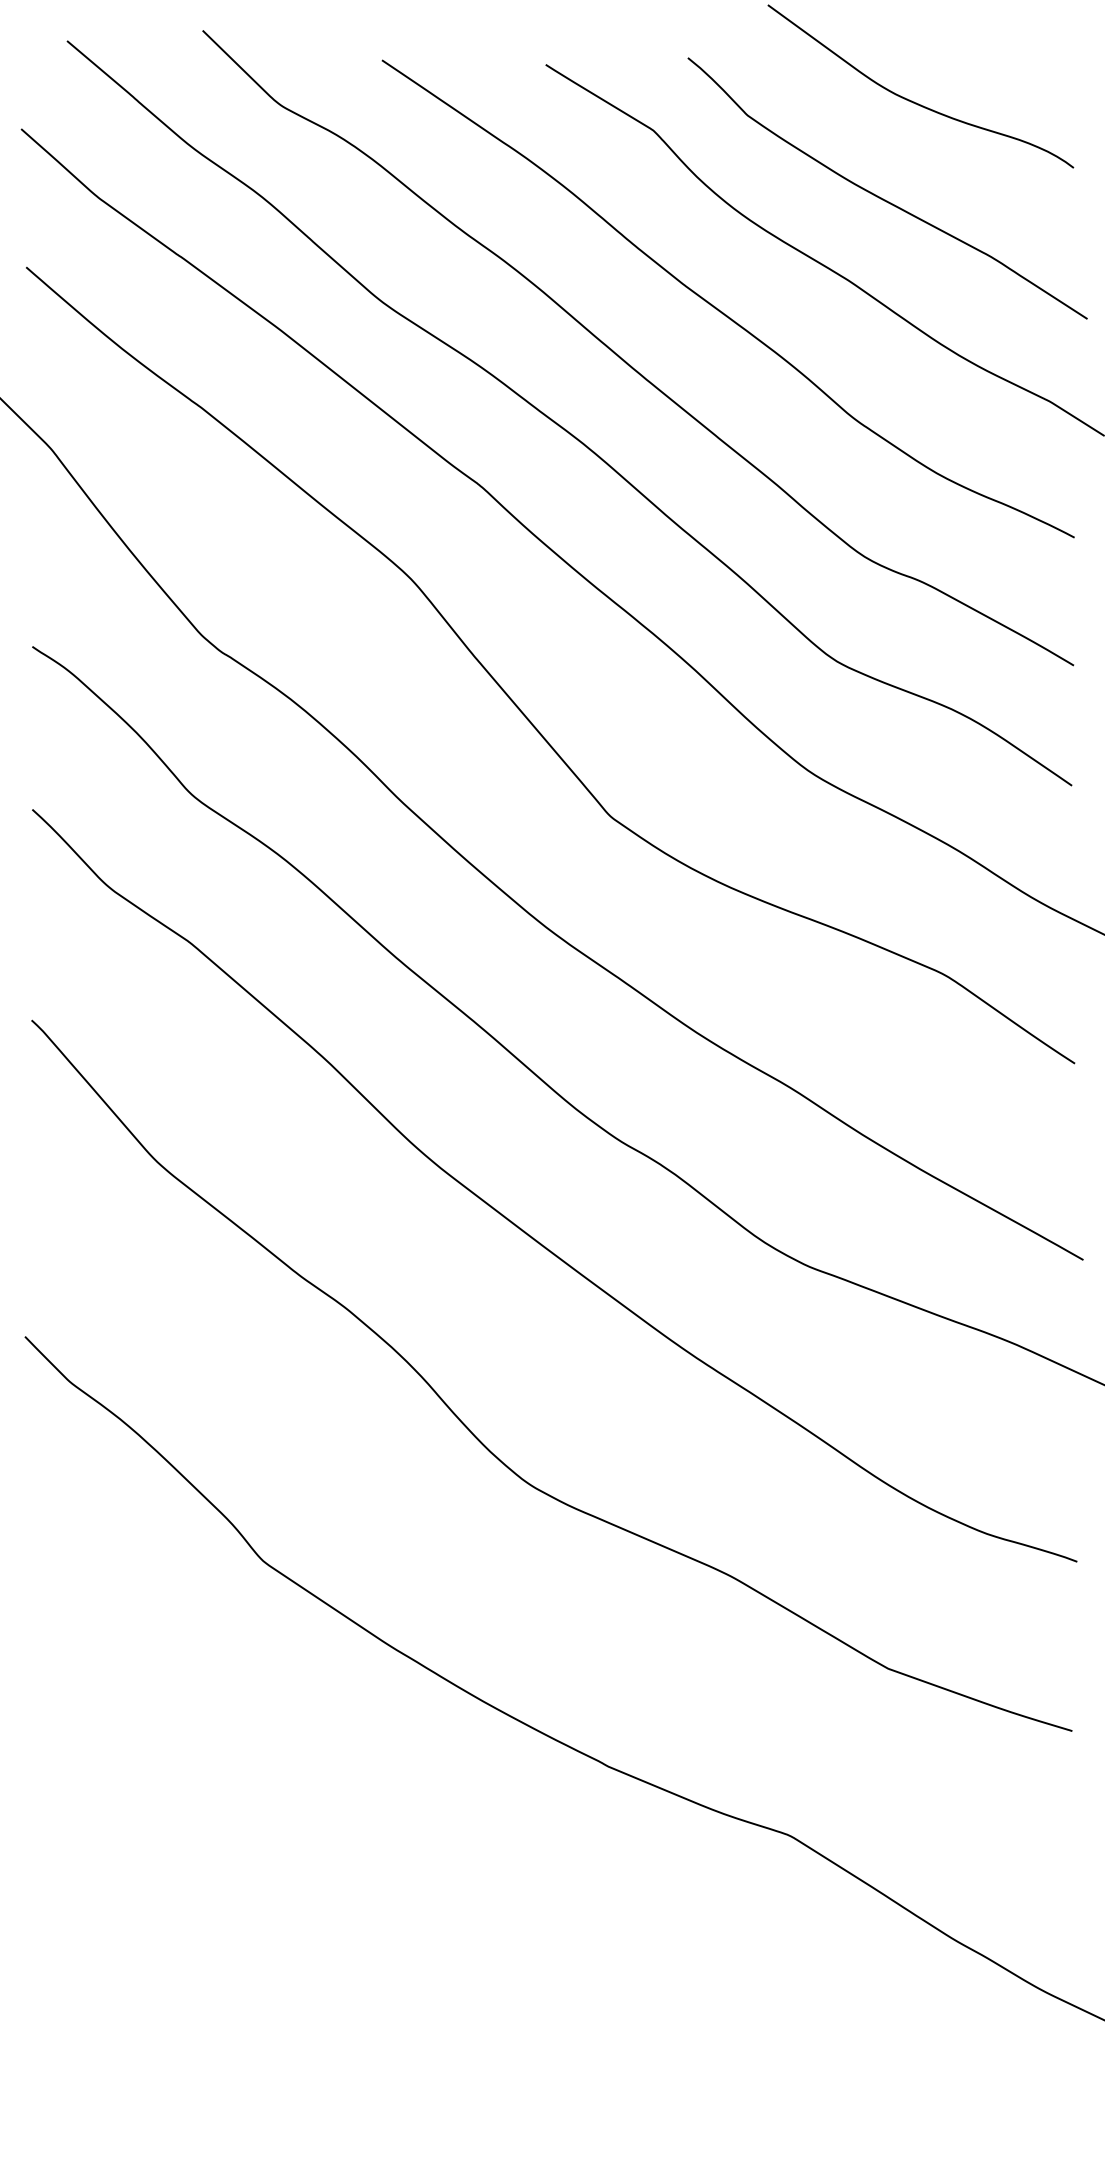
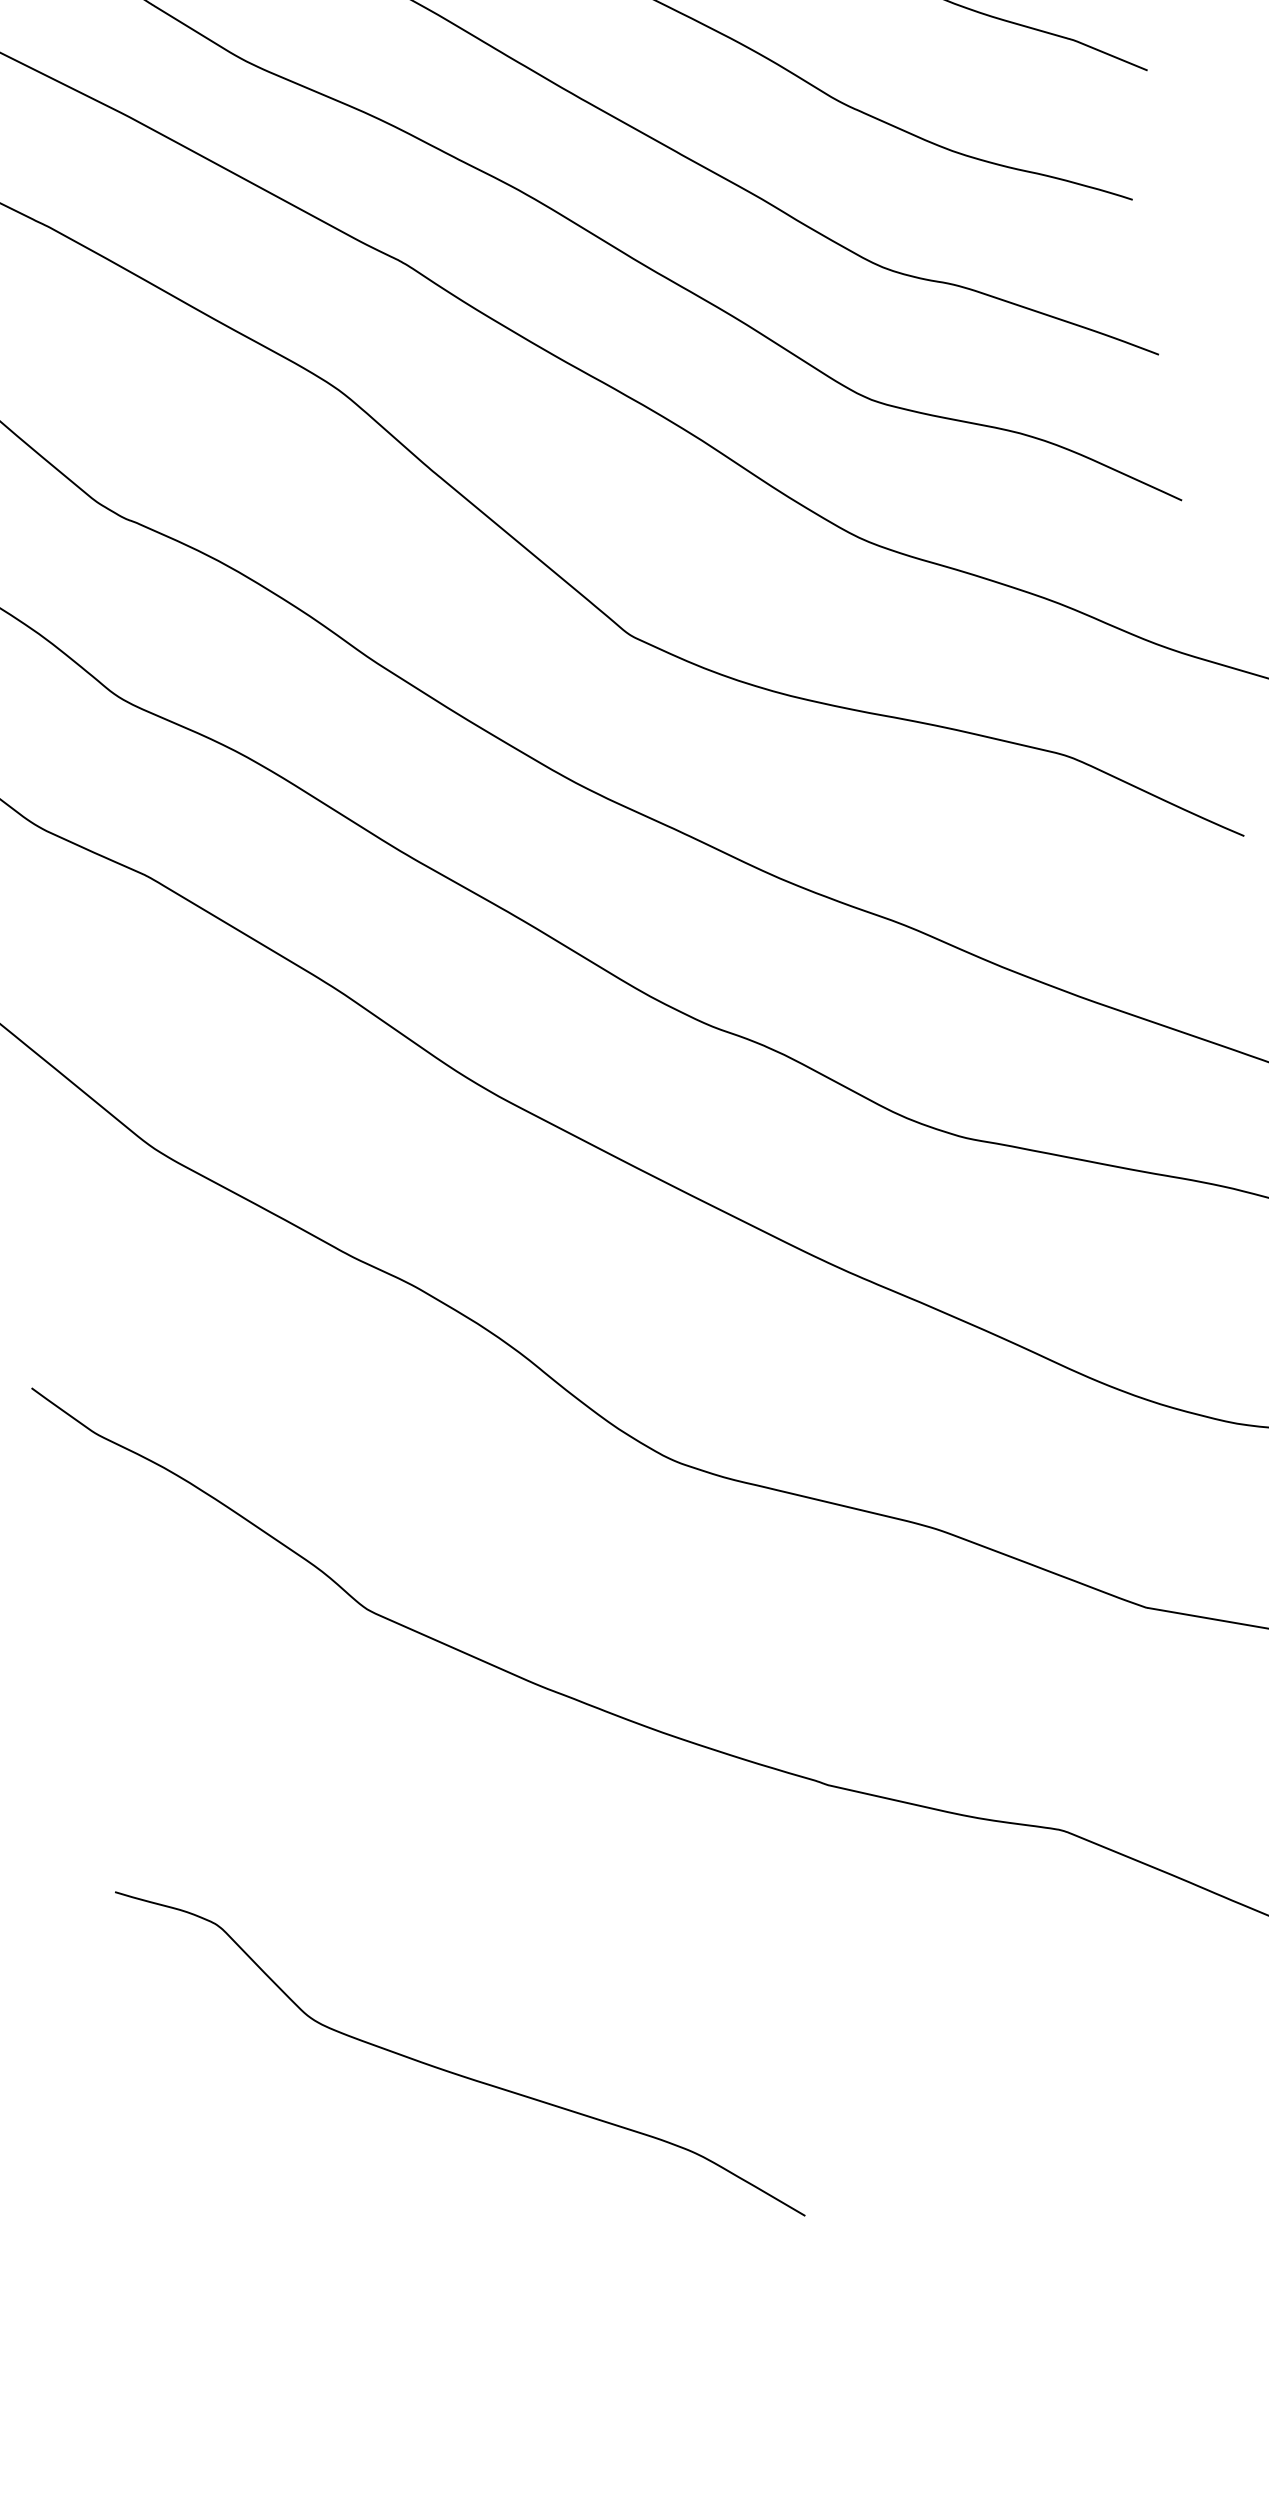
curve: (268, 1944) -> (454, 2072), added

